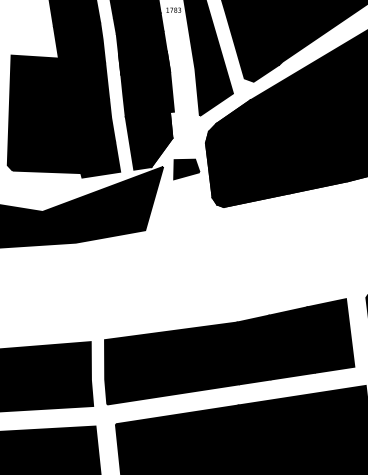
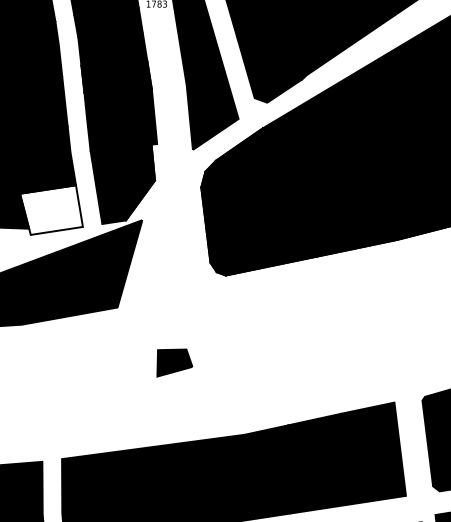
fill: (97, 159) -> (51, 209), removed
part: (186, 169) -> (174, 363), moved

